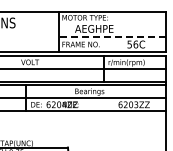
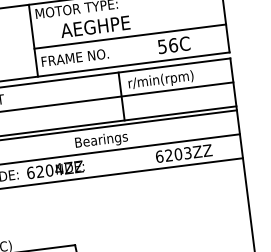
line: (112, 36) -> (129, 36), dashed -> solid

